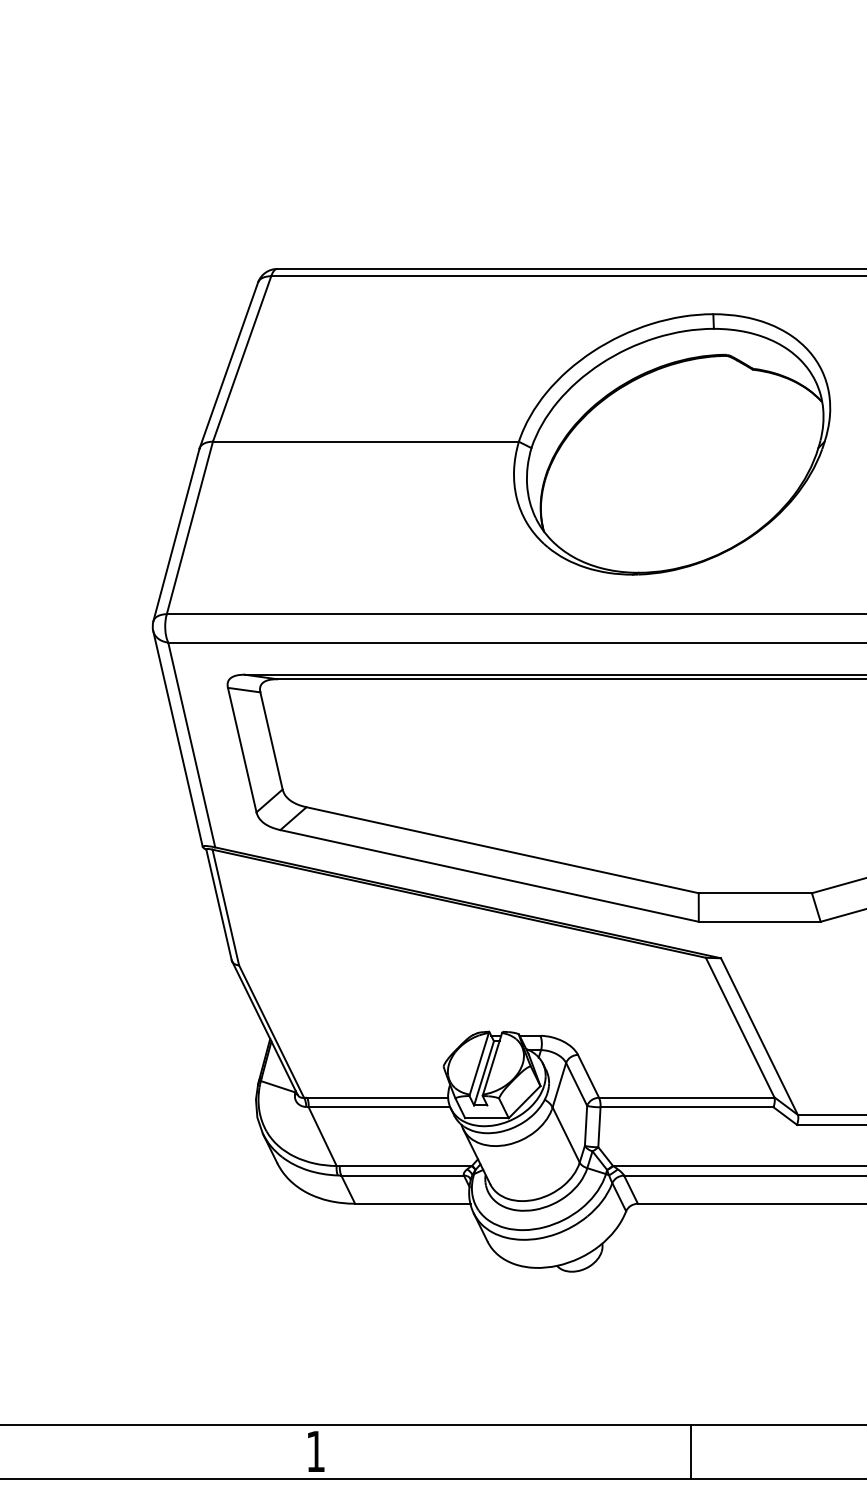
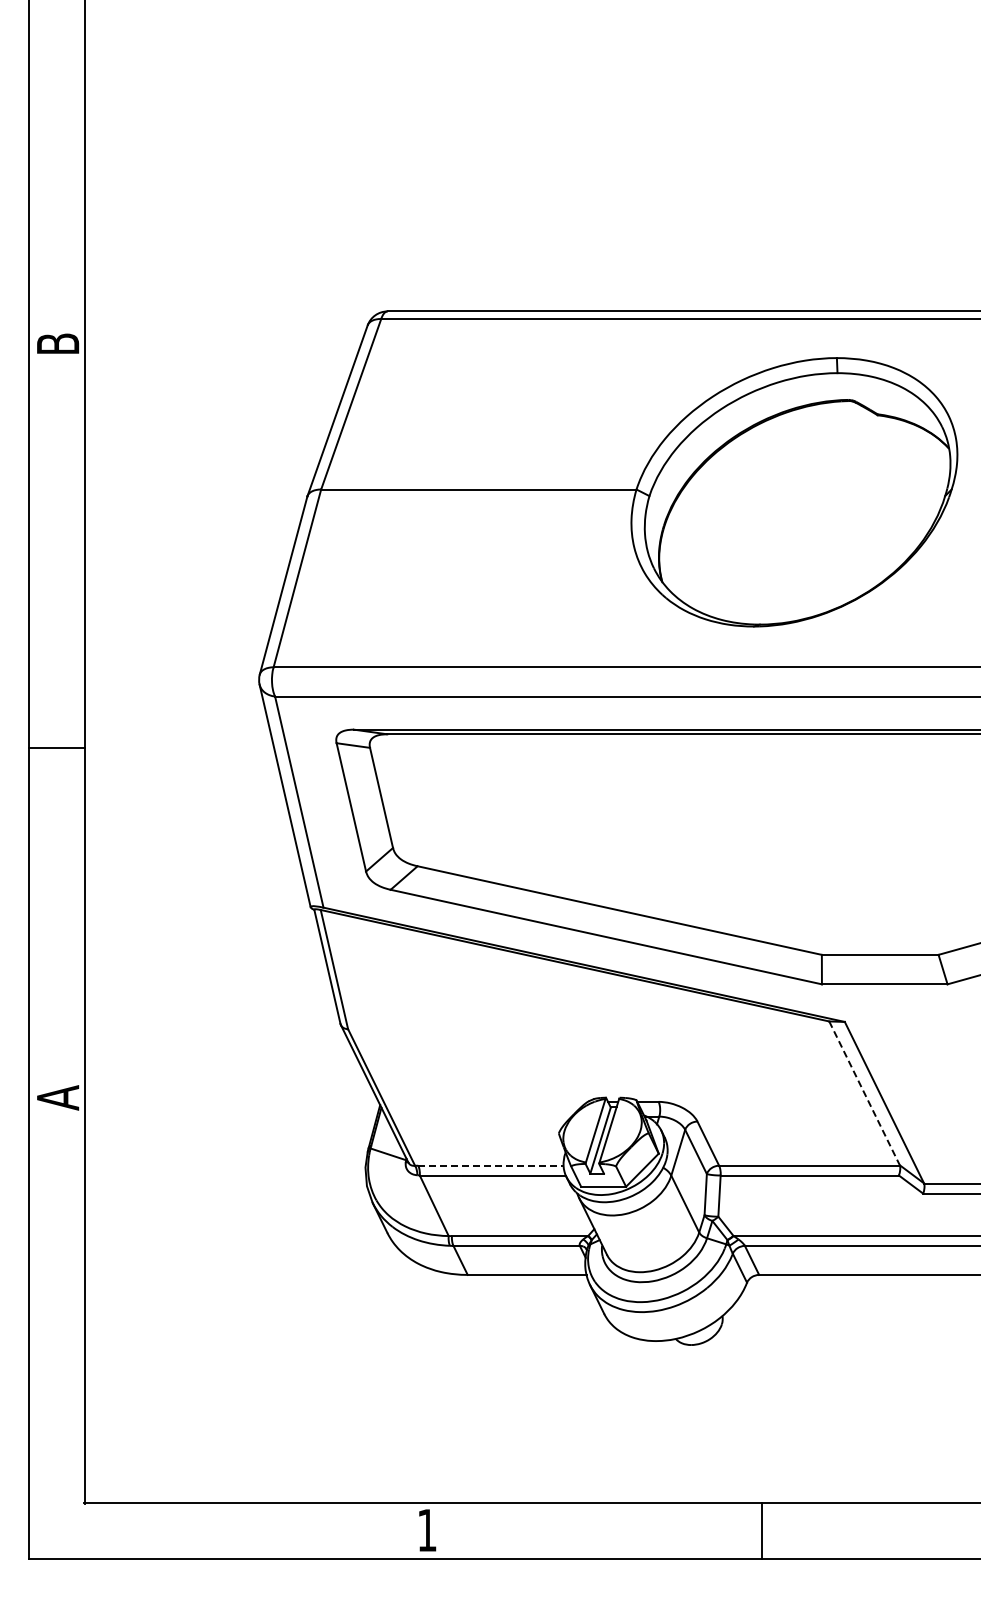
line: (740, 1027) -> (864, 1093), solid -> dashed
line: (378, 1097) -> (491, 1165), solid -> dashed
line: (690, 1451) -> (761, 1530), moved

